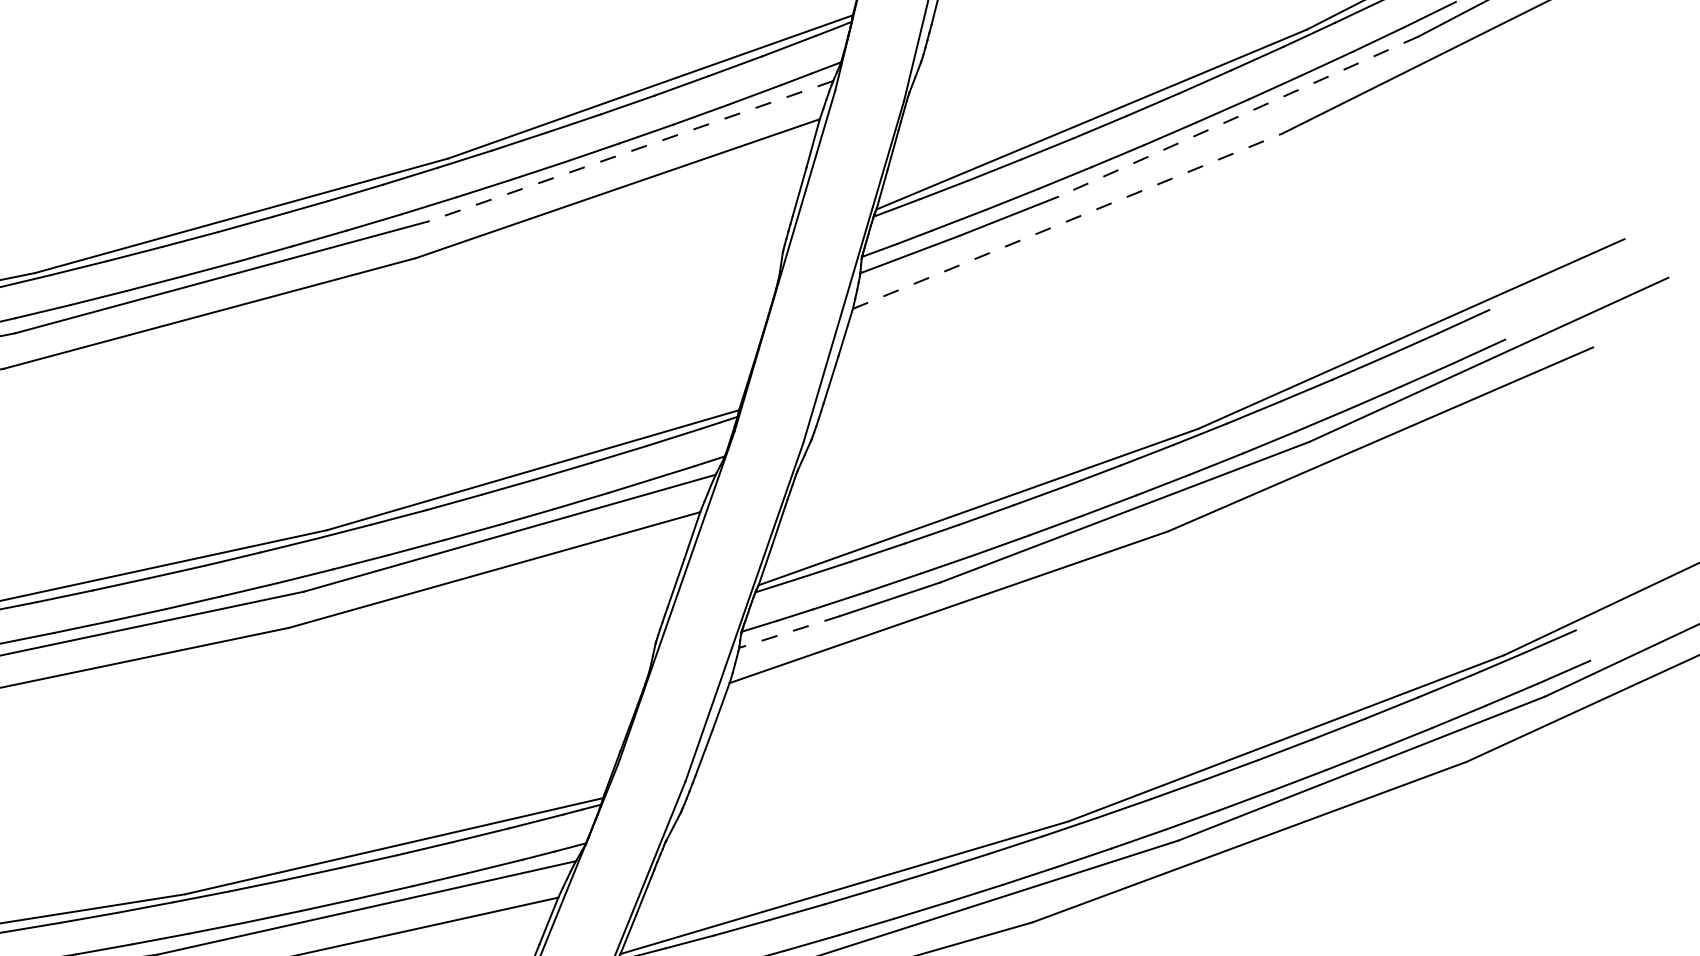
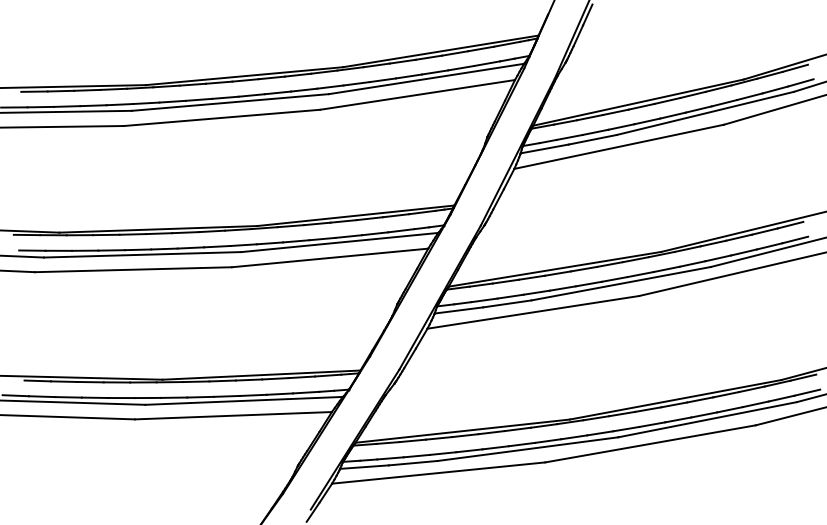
line: (1236, 117) -> (704, 113), dashed -> solid
line: (630, 150) -> (426, 78), dashed -> solid
line: (1068, 220) -> (619, 146), dashed -> solid
line: (788, 632) -> (458, 310), dashed -> solid

